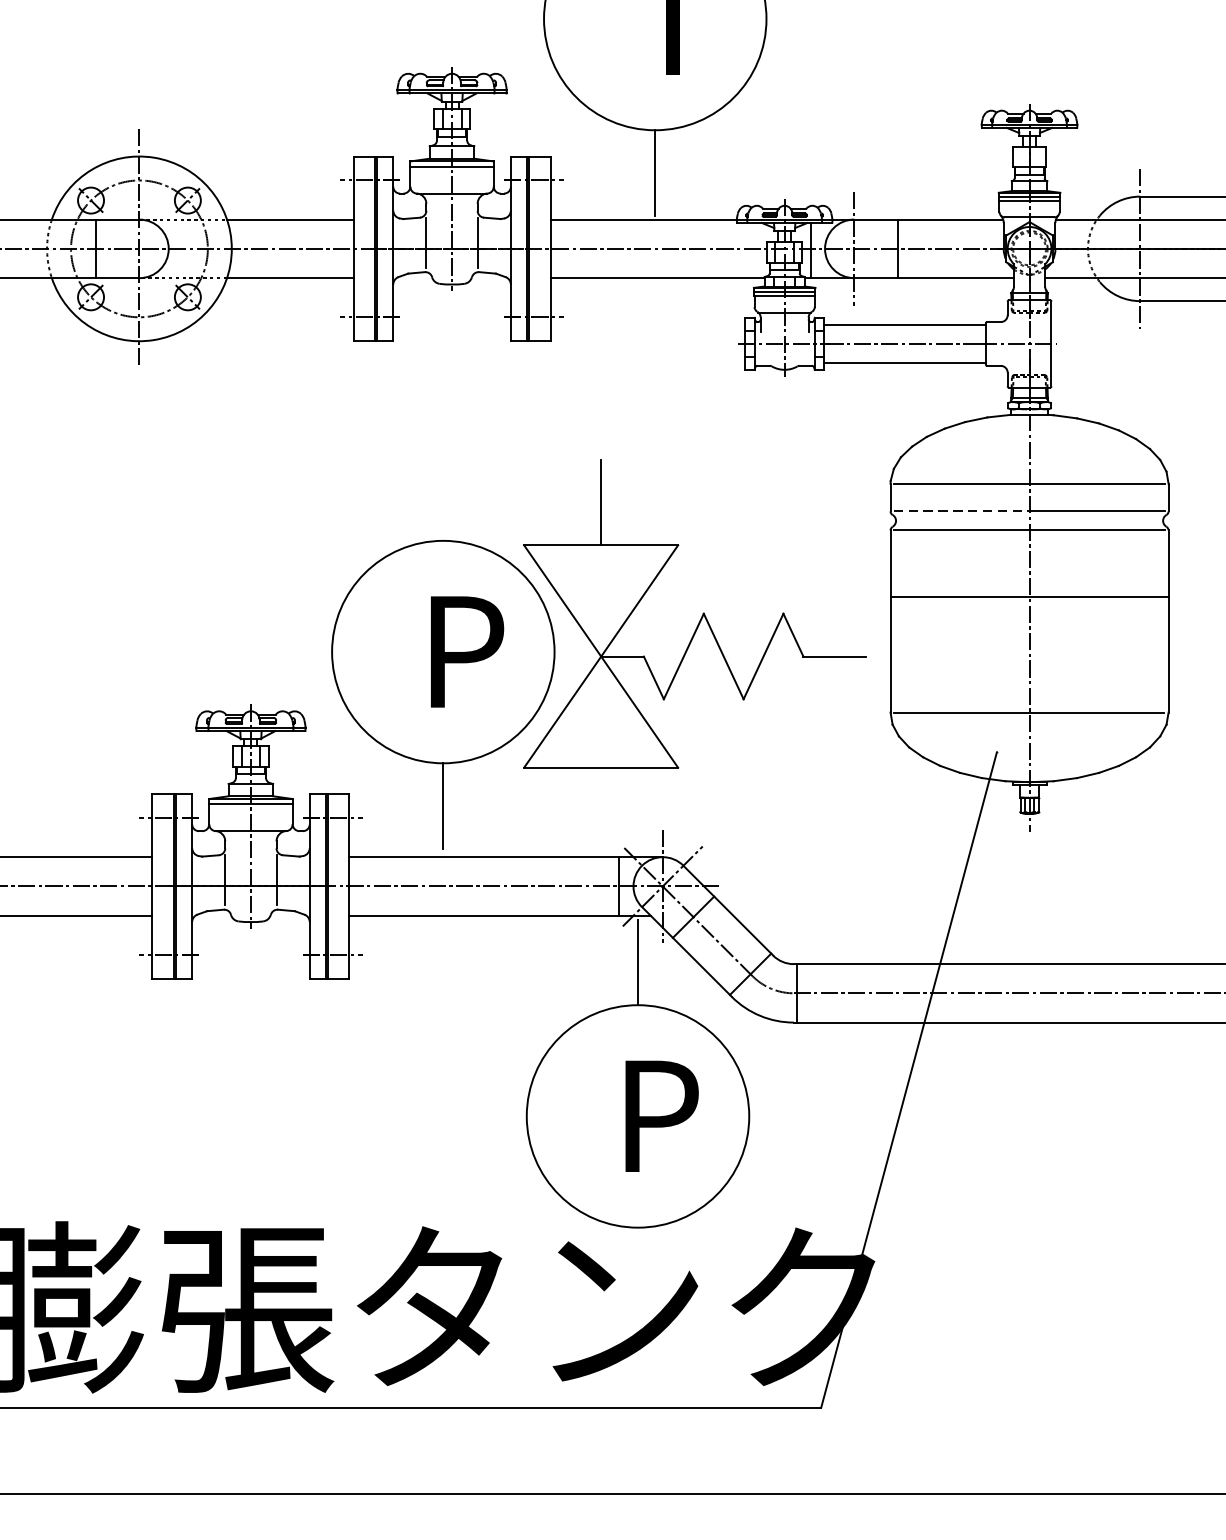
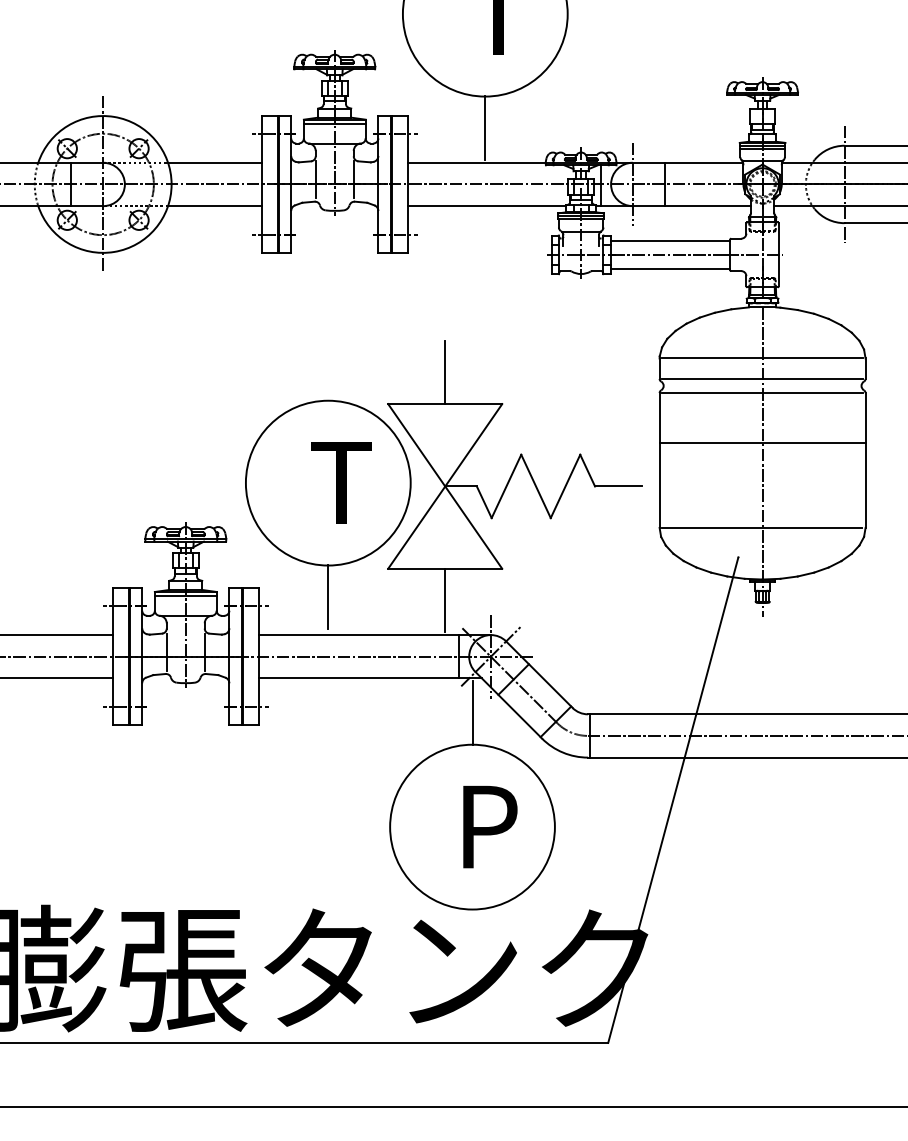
line: (961, 510) -> (712, 378), dashed -> solid
text: (462, 651) -> (342, 482), P -> T
line: (601, 810) -> (445, 600), added

